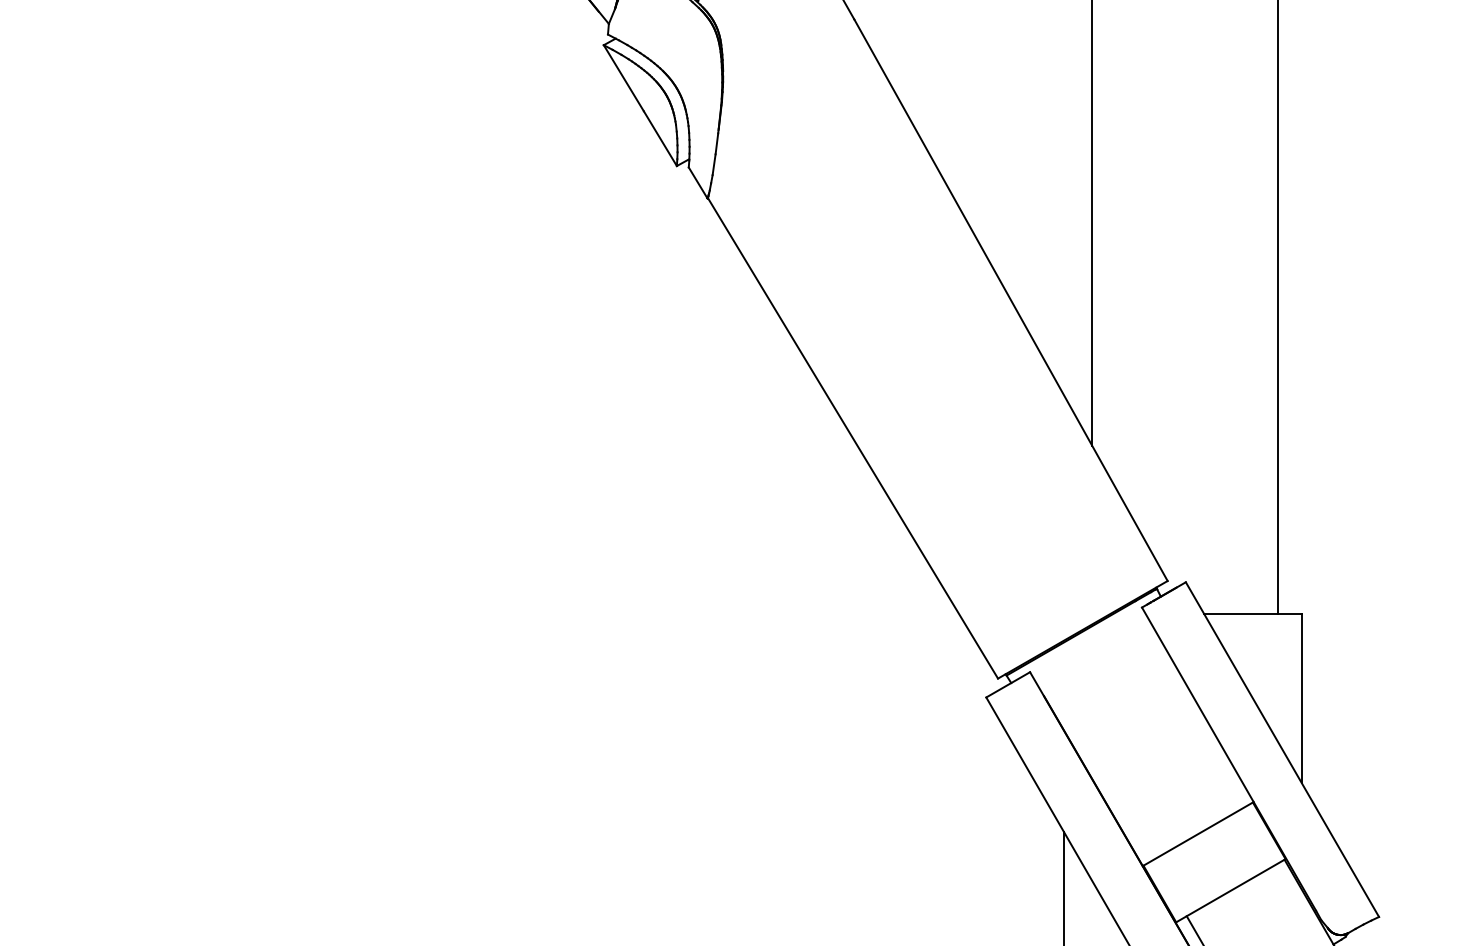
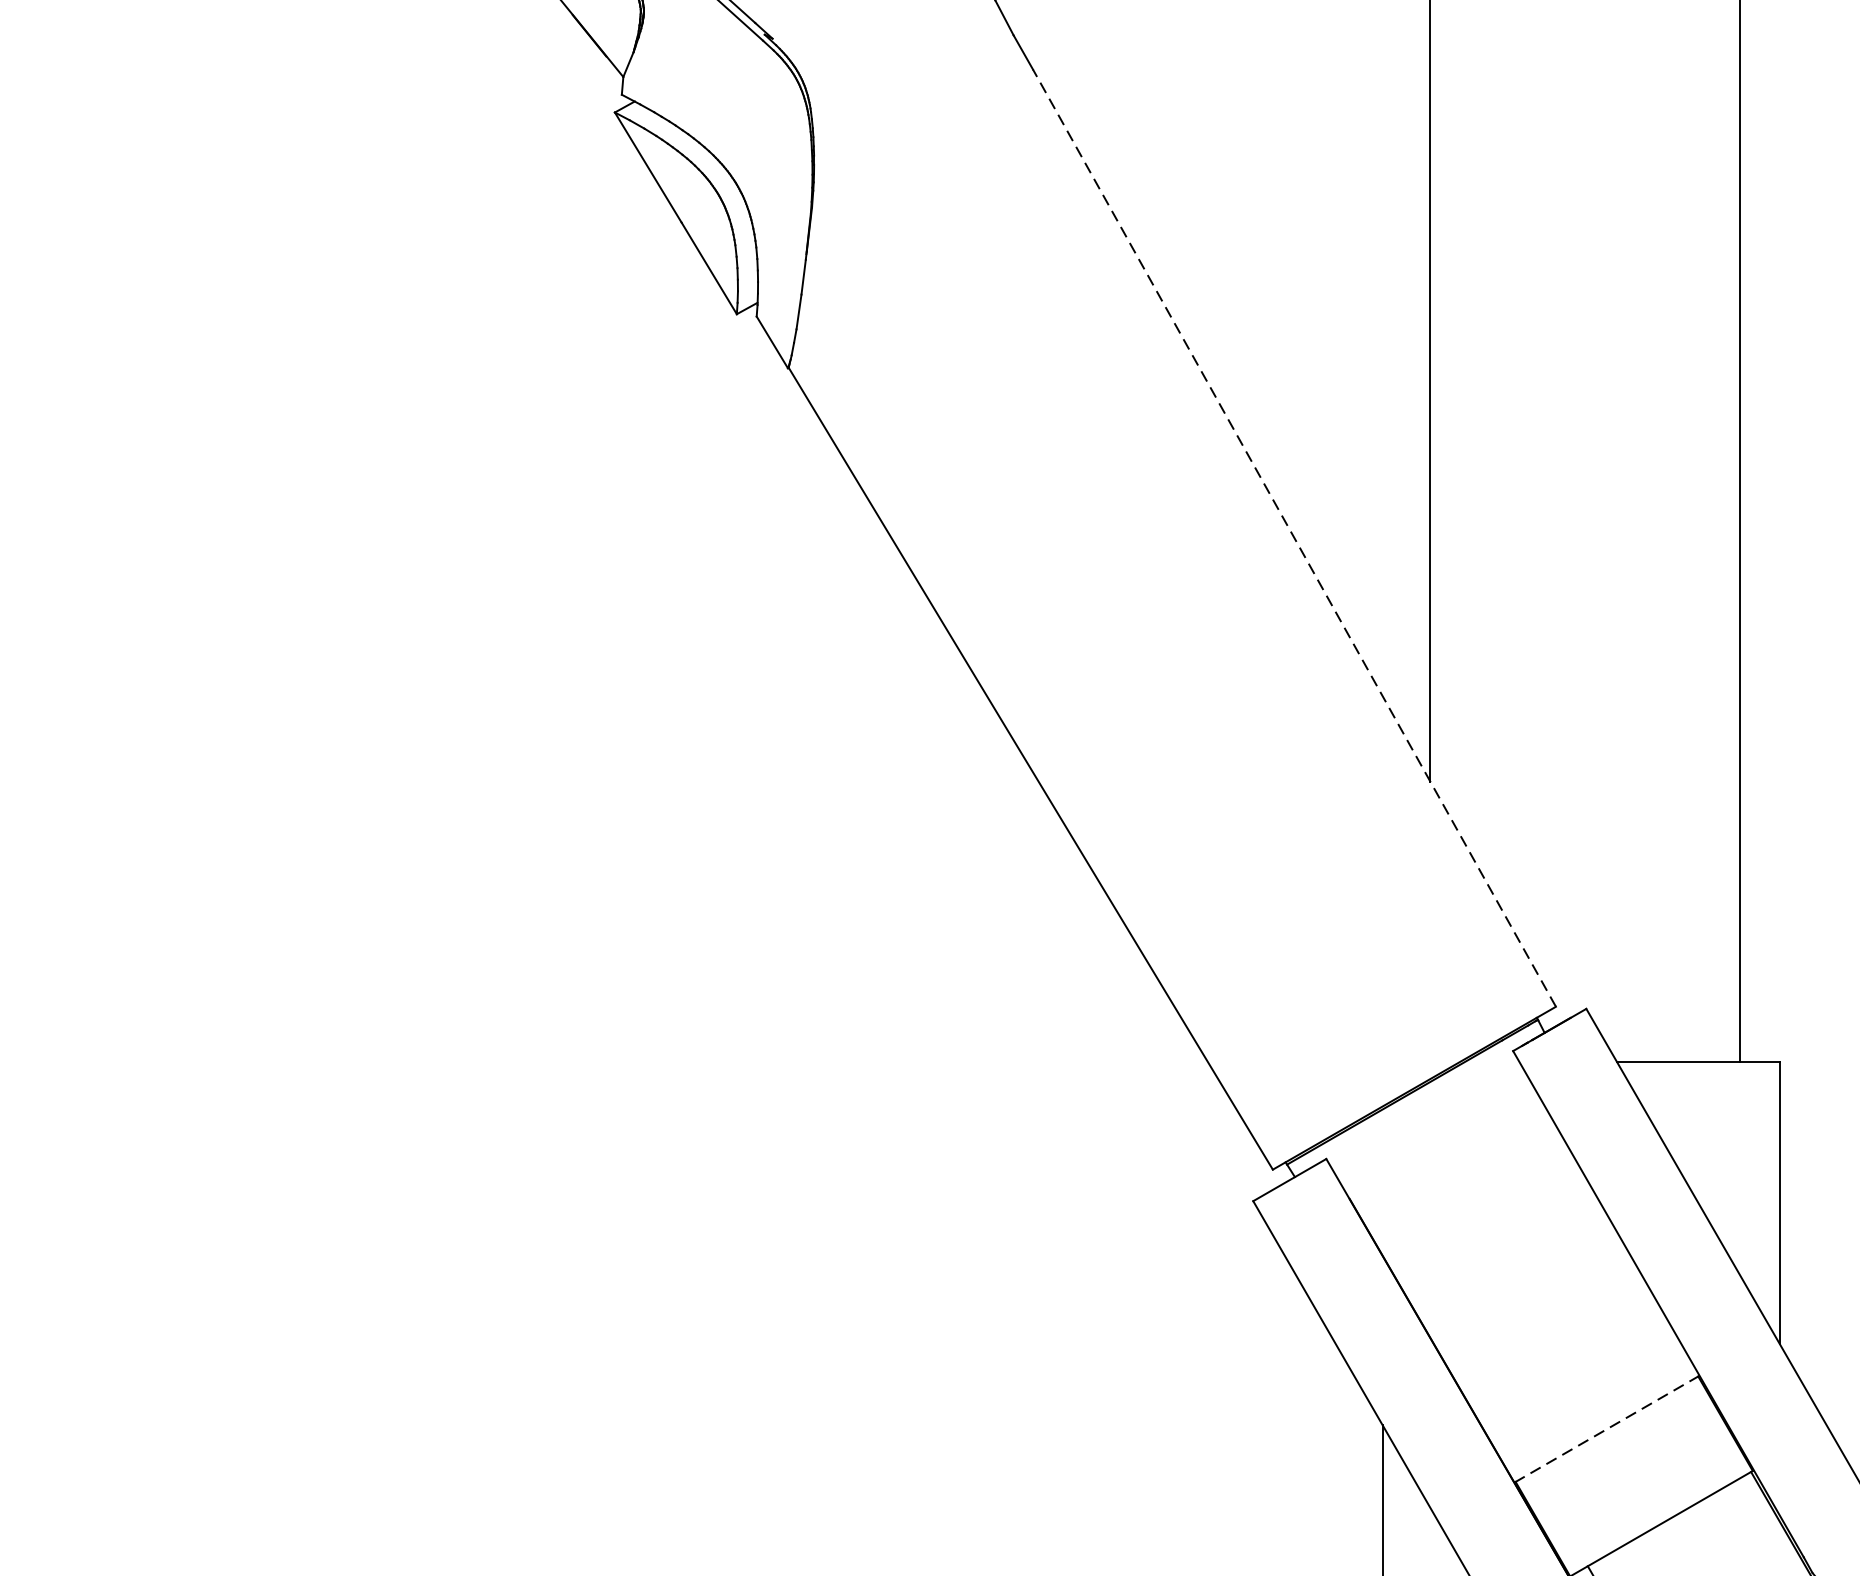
line: (1010, 300) -> (1293, 538), solid -> dashed
line: (1197, 834) -> (1605, 1429), solid -> dashed

